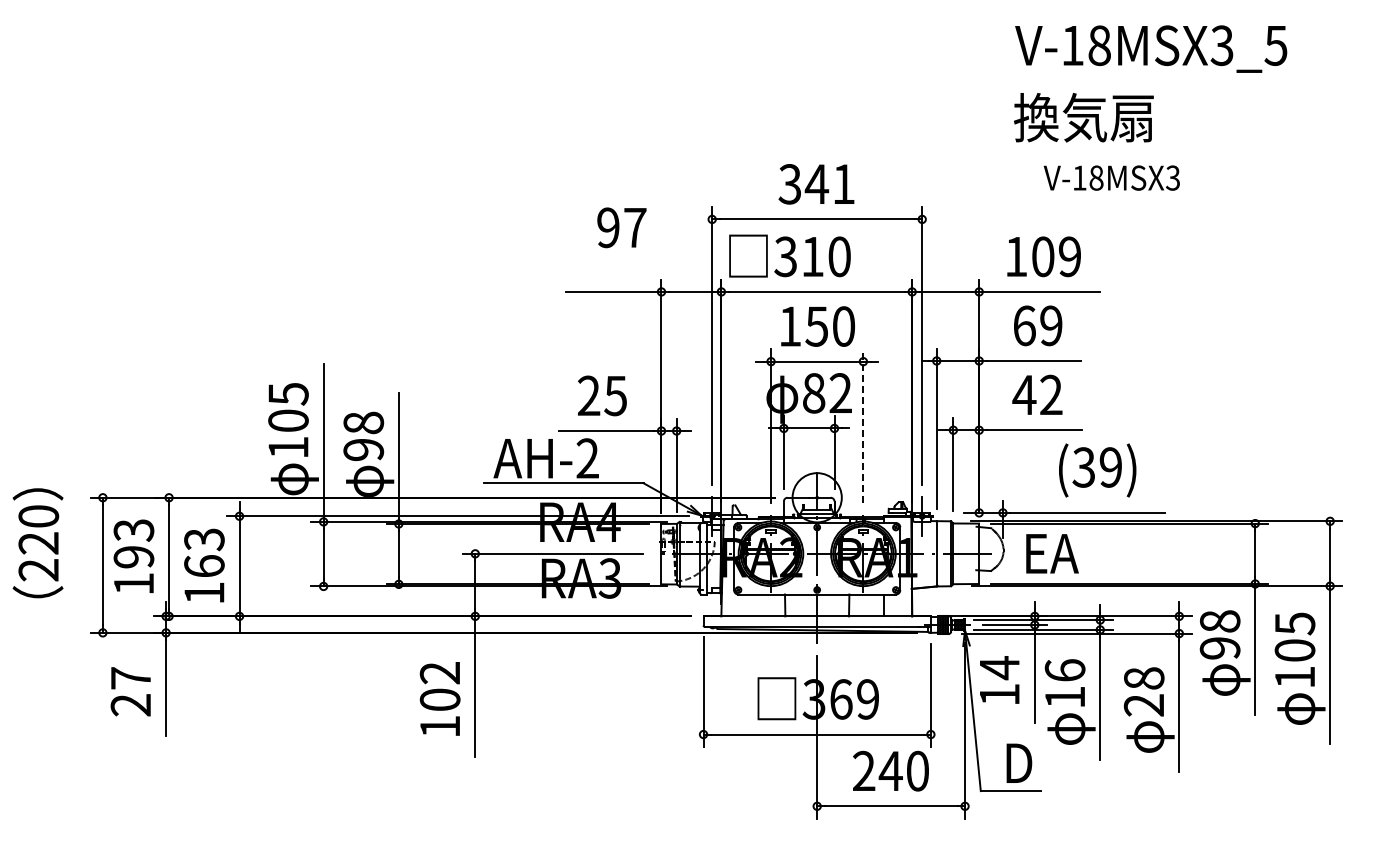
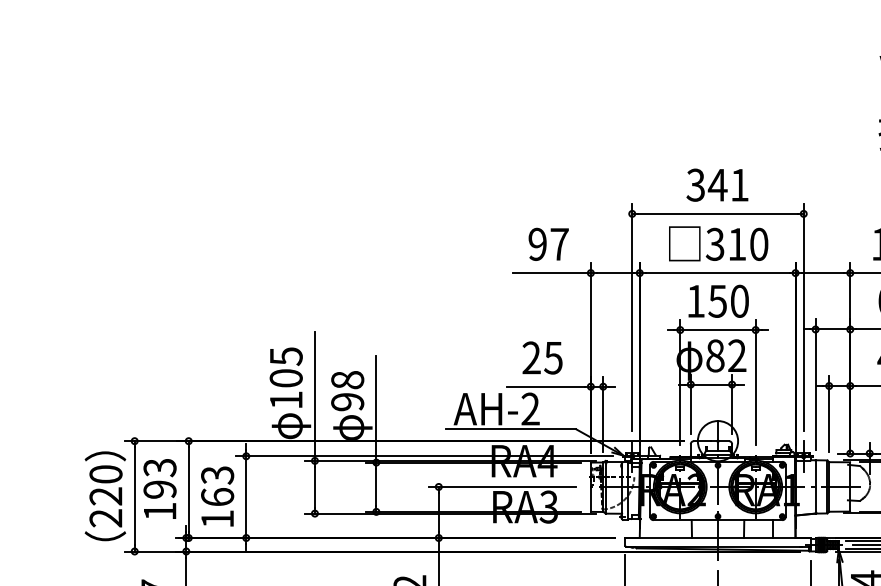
text: (621, 227) -> (548, 244), moved
text: (789, 255) -> (718, 243), moved
line: (863, 426) -> (755, 382), dashed -> solid
text: (37, 543) -> (104, 496), moved

